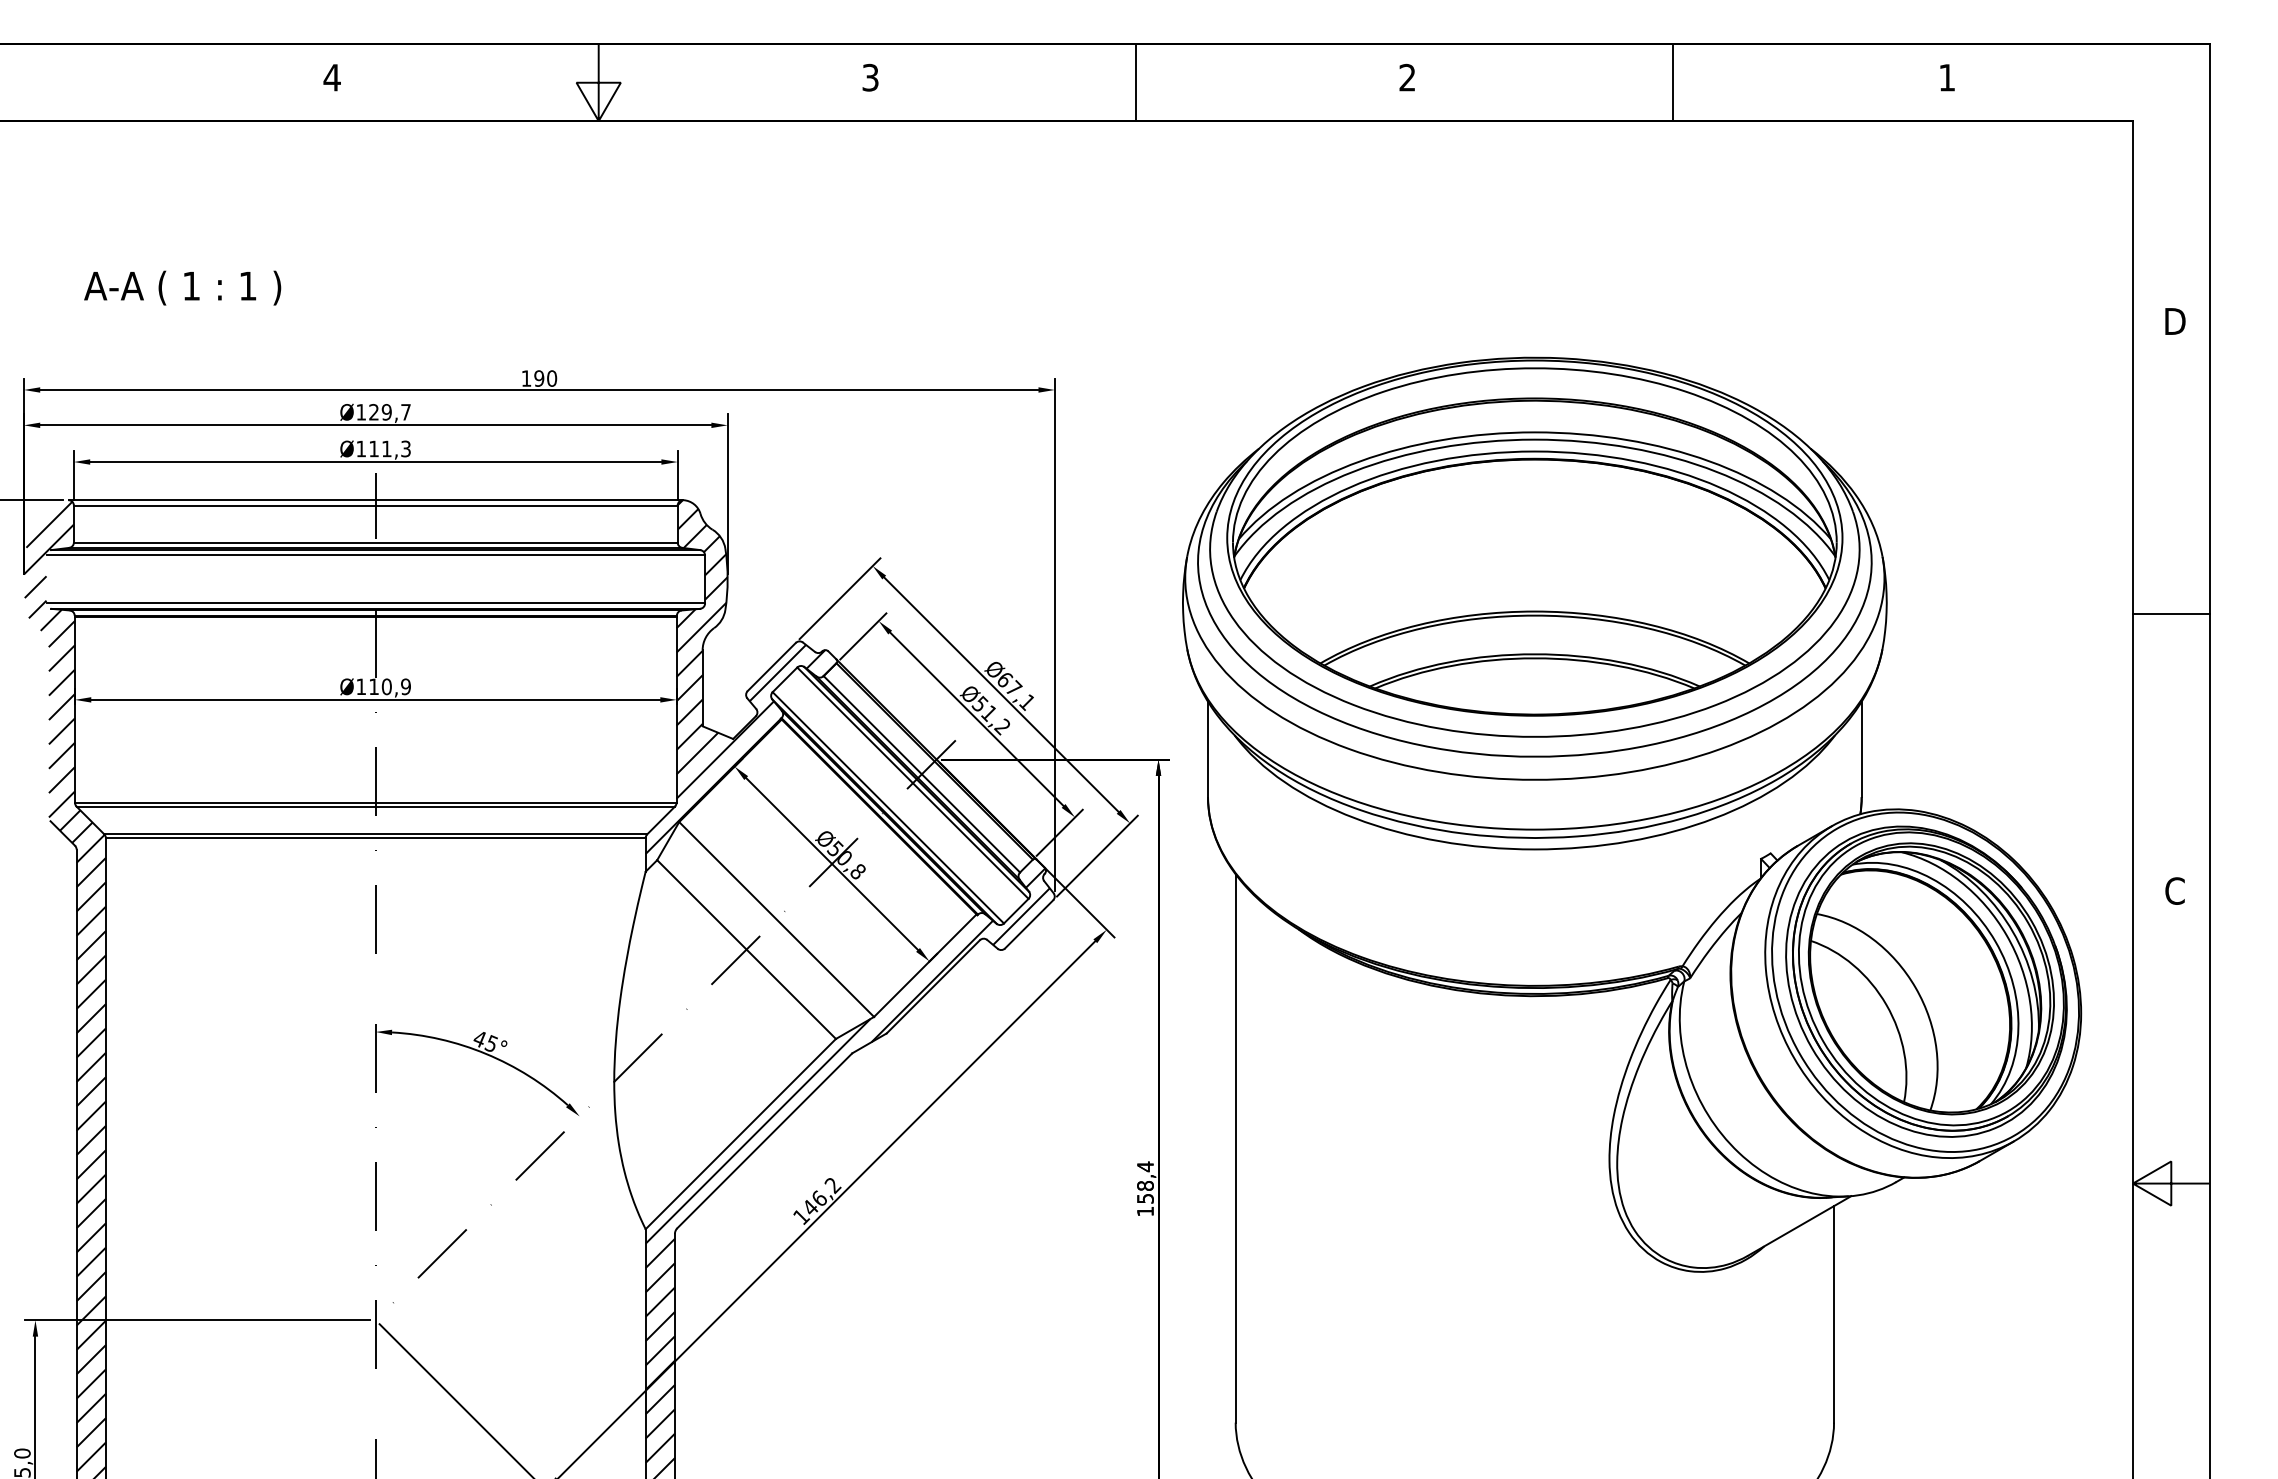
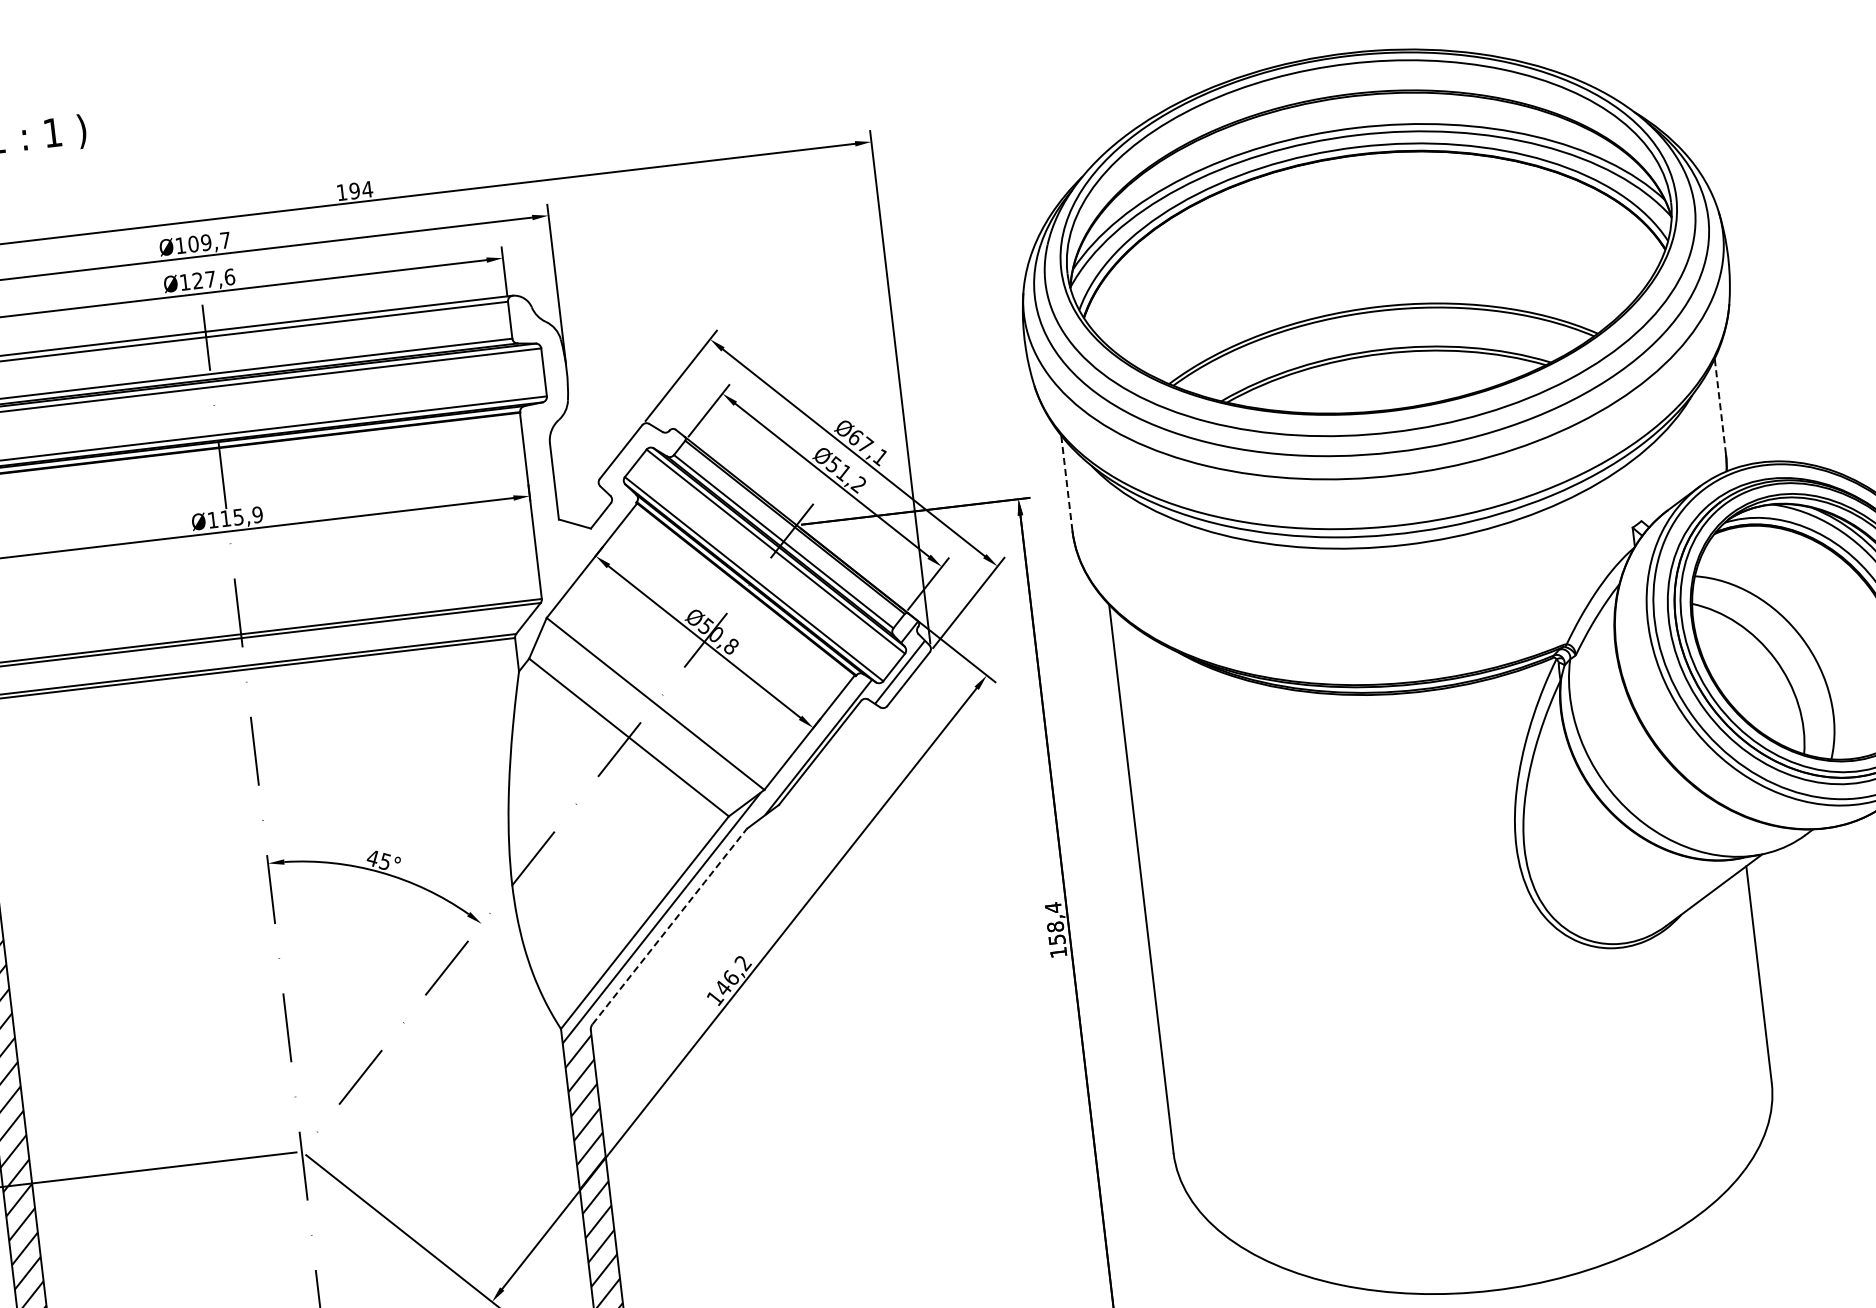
text: (551, 378) -> (366, 189), 190 -> 194
text: (374, 412) -> (193, 244), Ø129,7 -> Ø109,7
text: (390, 448) -> (214, 278), Ø111,3 -> Ø127,6
hatch: (740, 677) -> (591, 466), removed
text: (386, 686) -> (238, 516), Ø110,9 -> Ø115,9
line: (1208, 749) -> (1067, 483), solid -> dashed
line: (1861, 749) -> (1720, 406), solid -> dashed
line: (764, 1140) -> (669, 926), solid -> dashed

